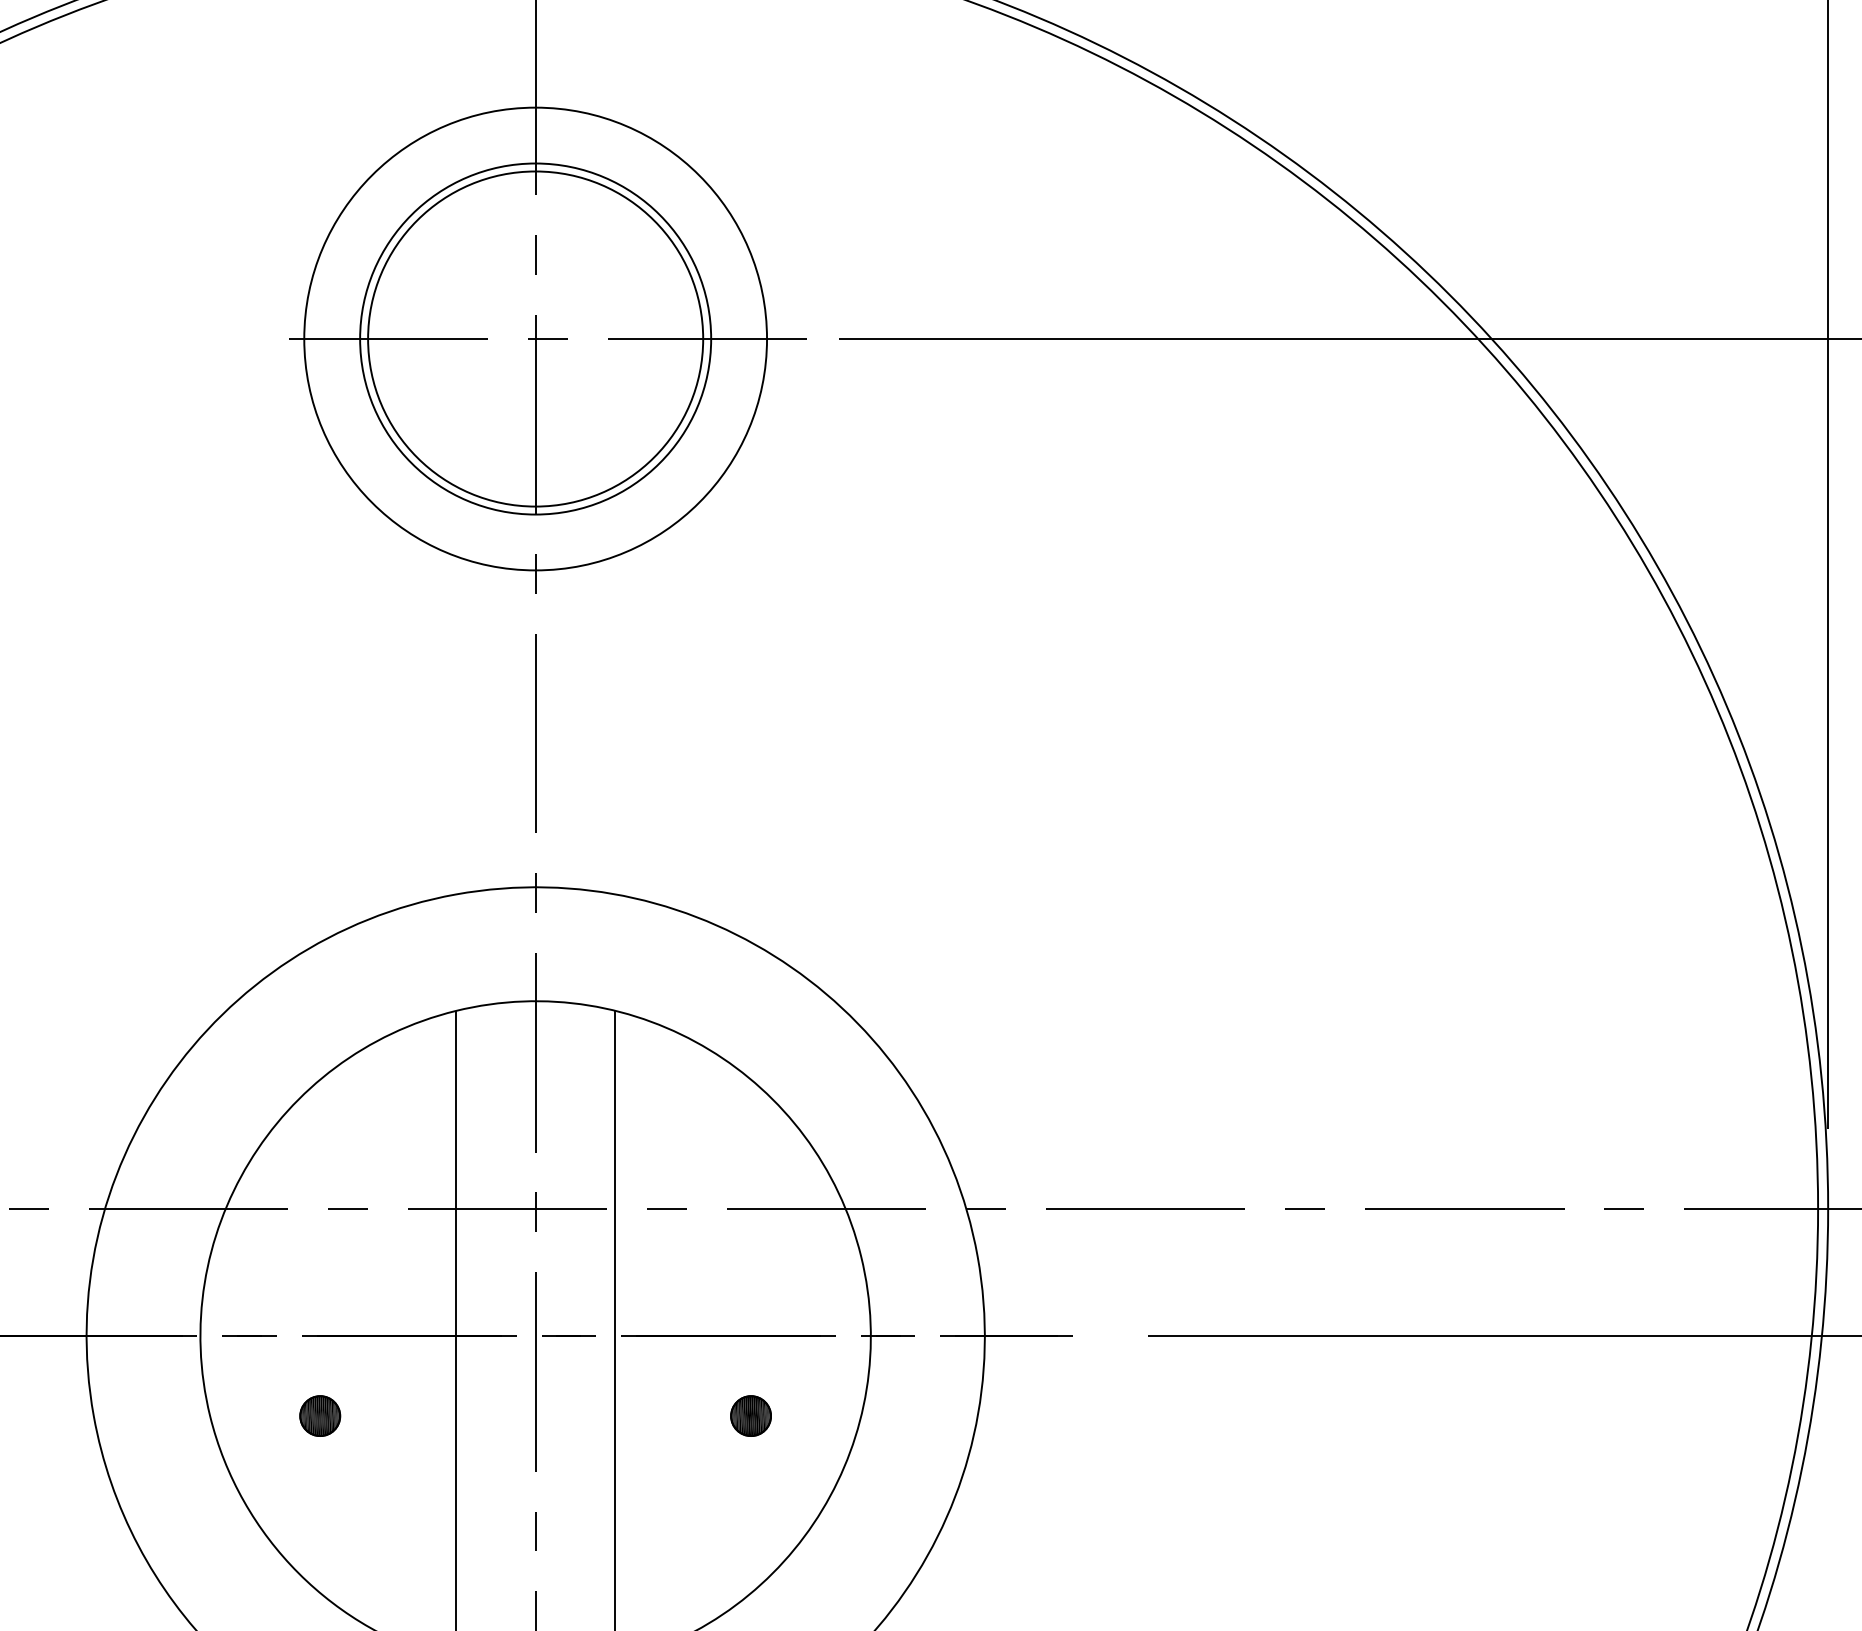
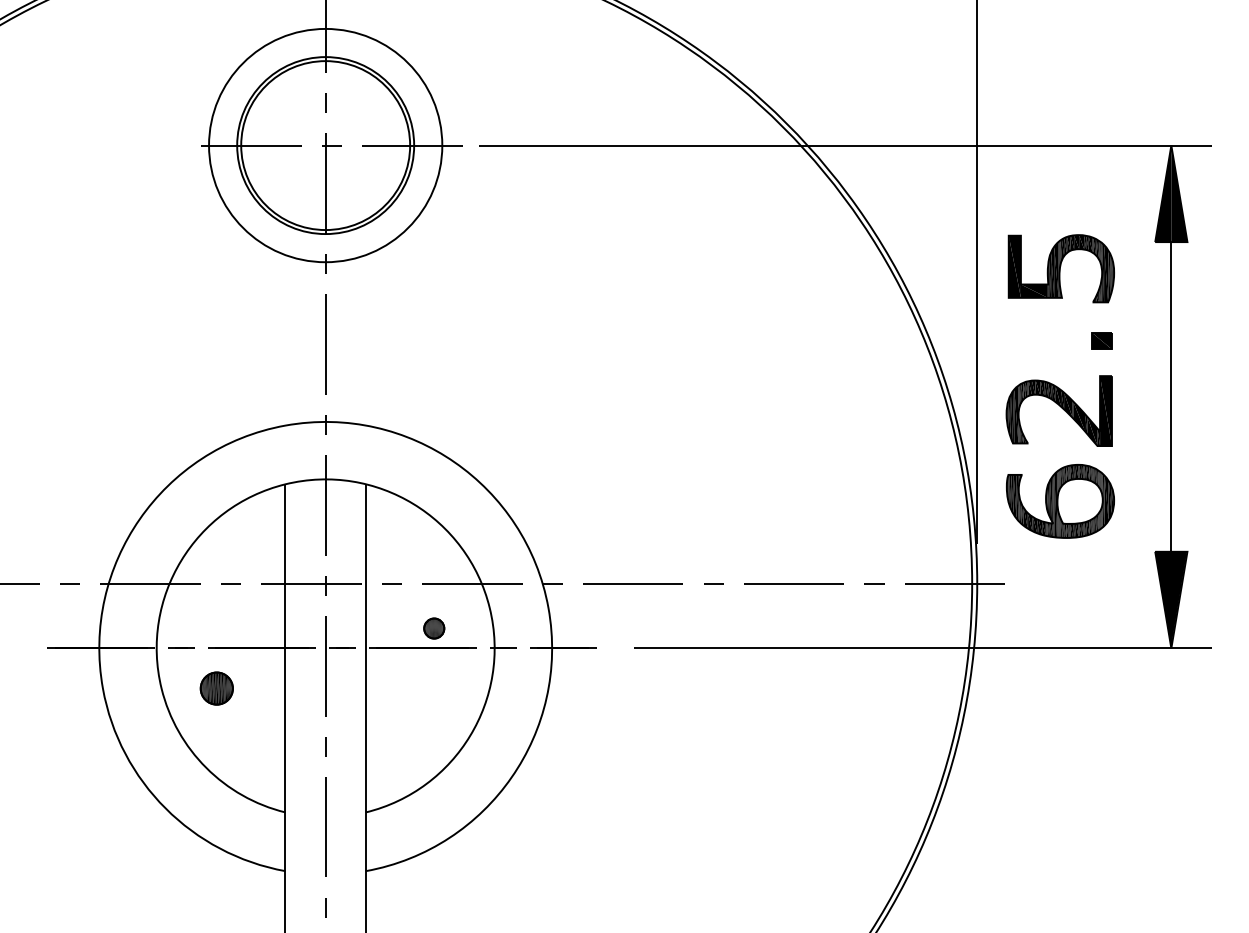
part: (321, 1416) -> (217, 688), size x1.6
part: (751, 1416) -> (434, 628), moved

